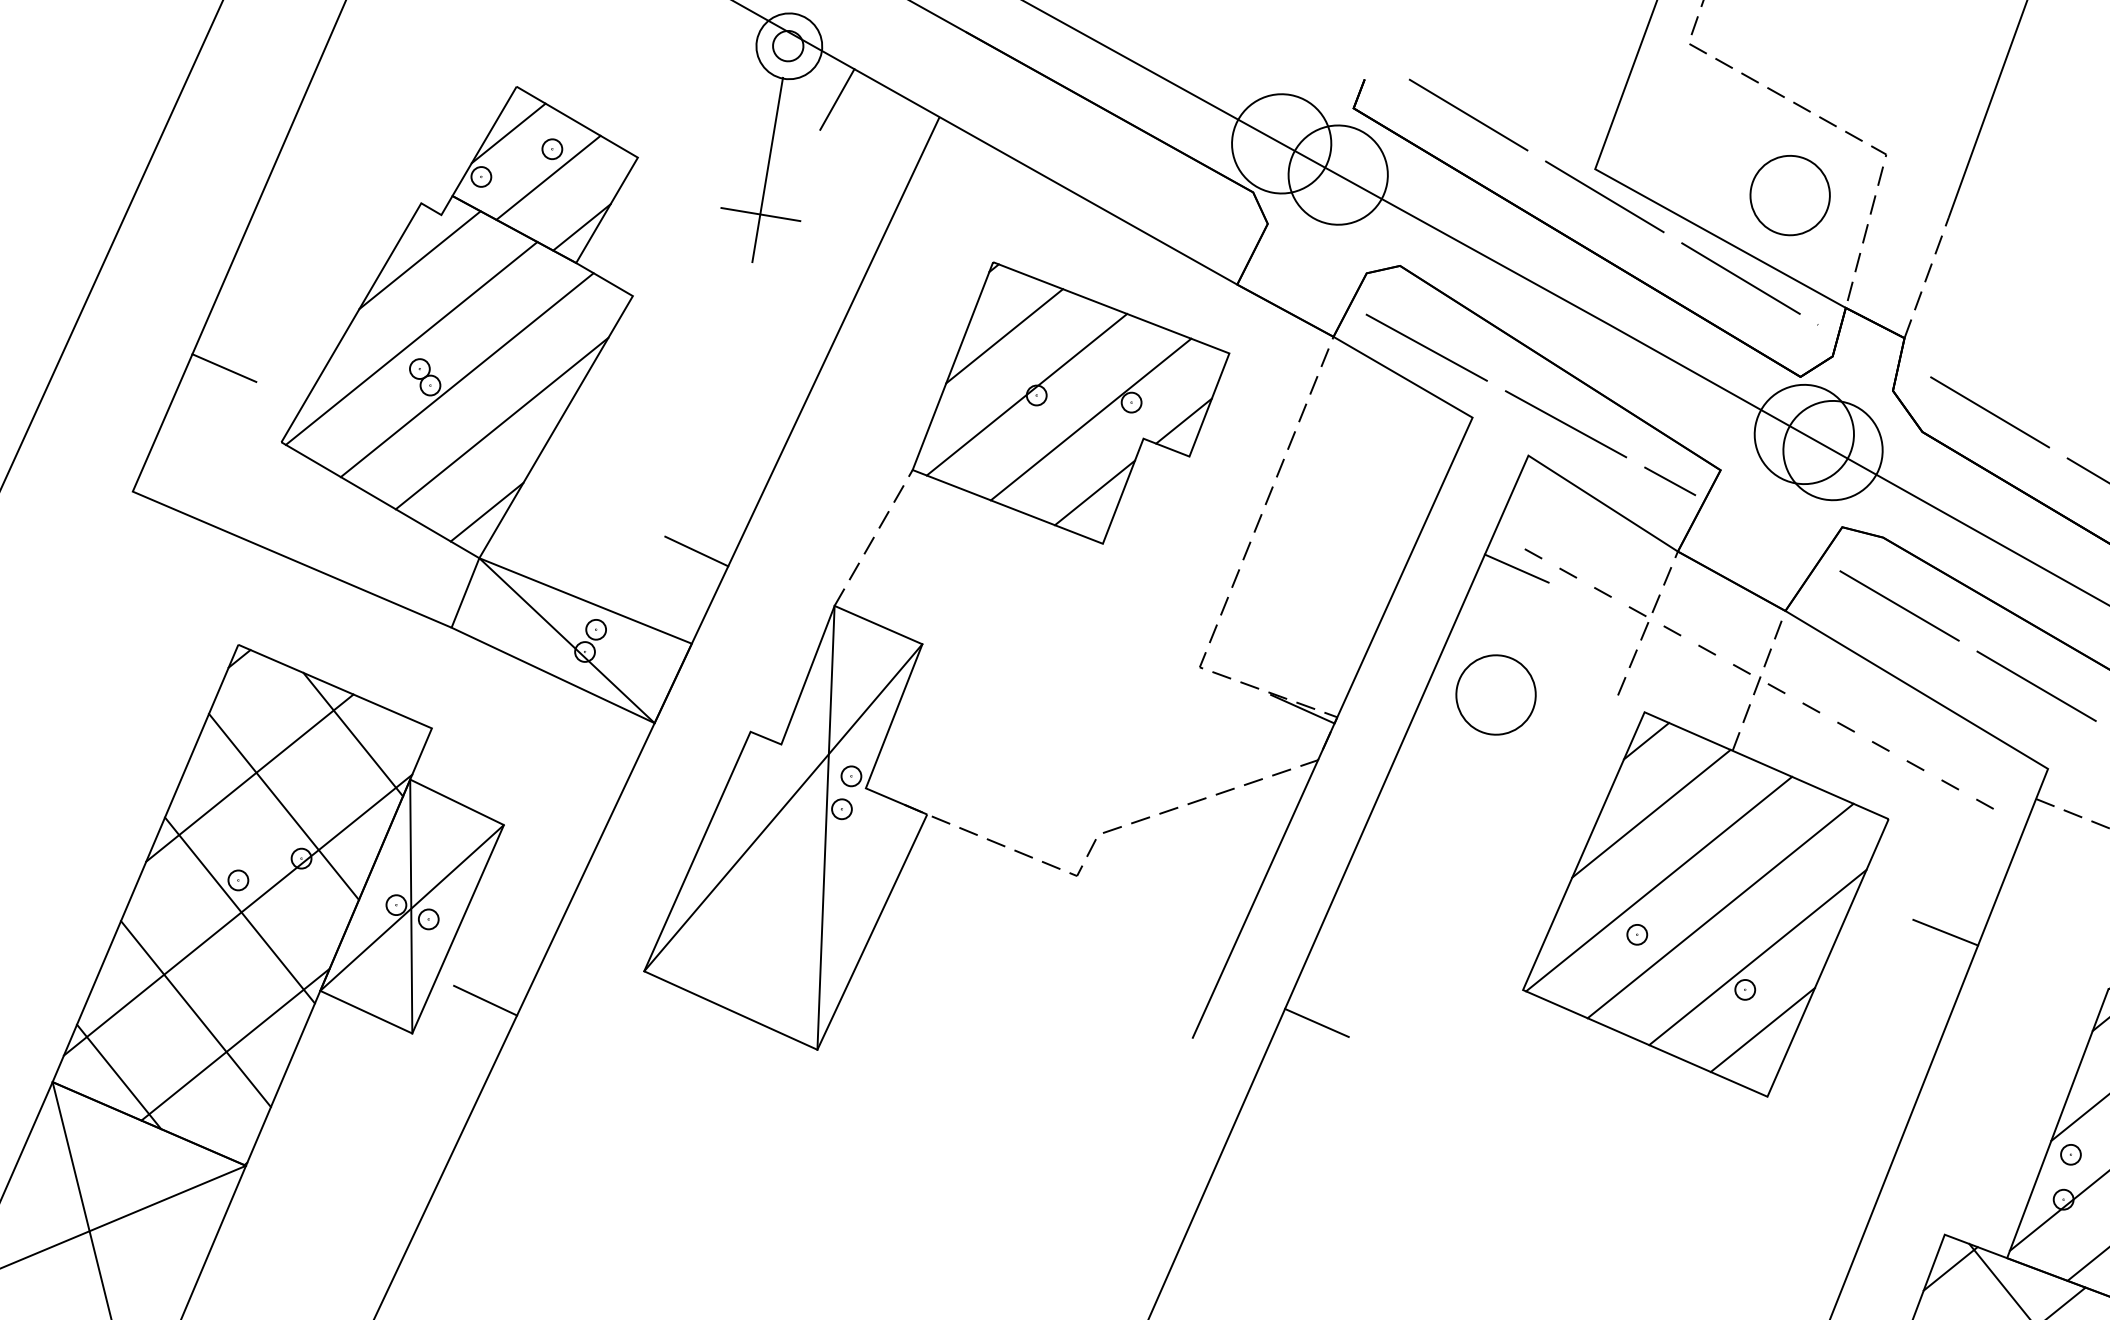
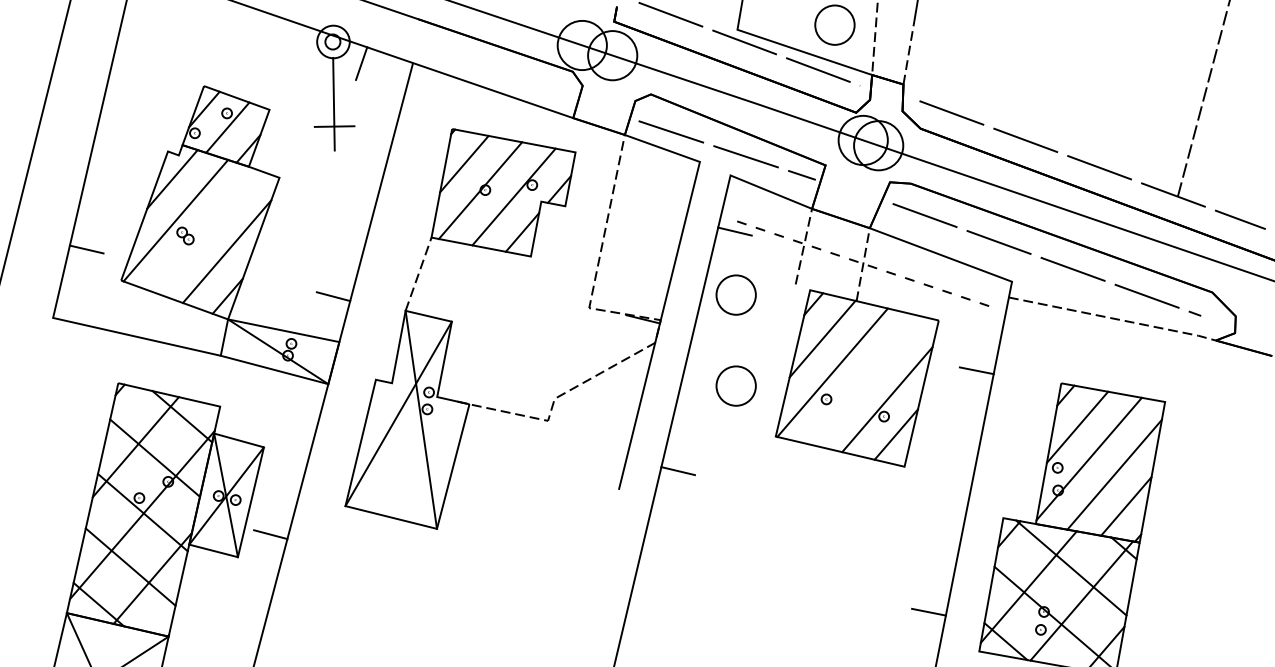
line: (466, 375) -> (205, 231), removed
part: (1461, 874) -> (735, 385), added
line: (1719, 911) -> (864, 380), removed

